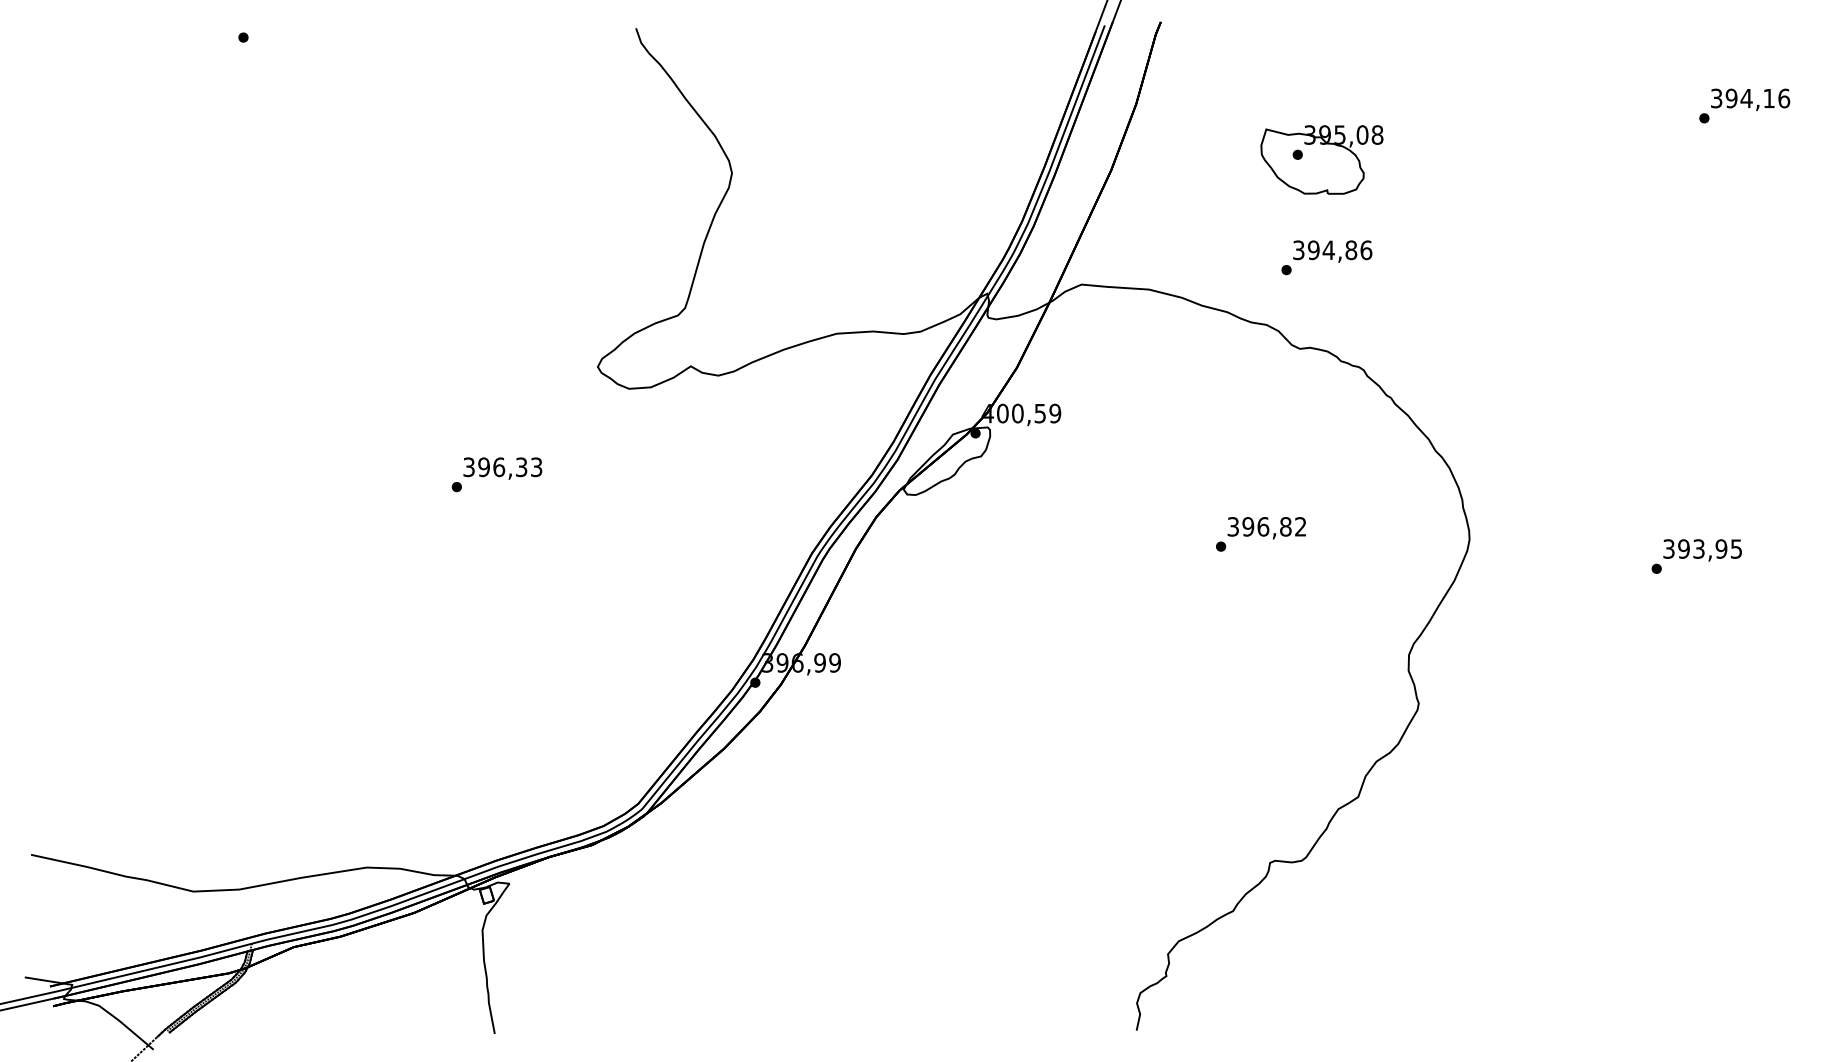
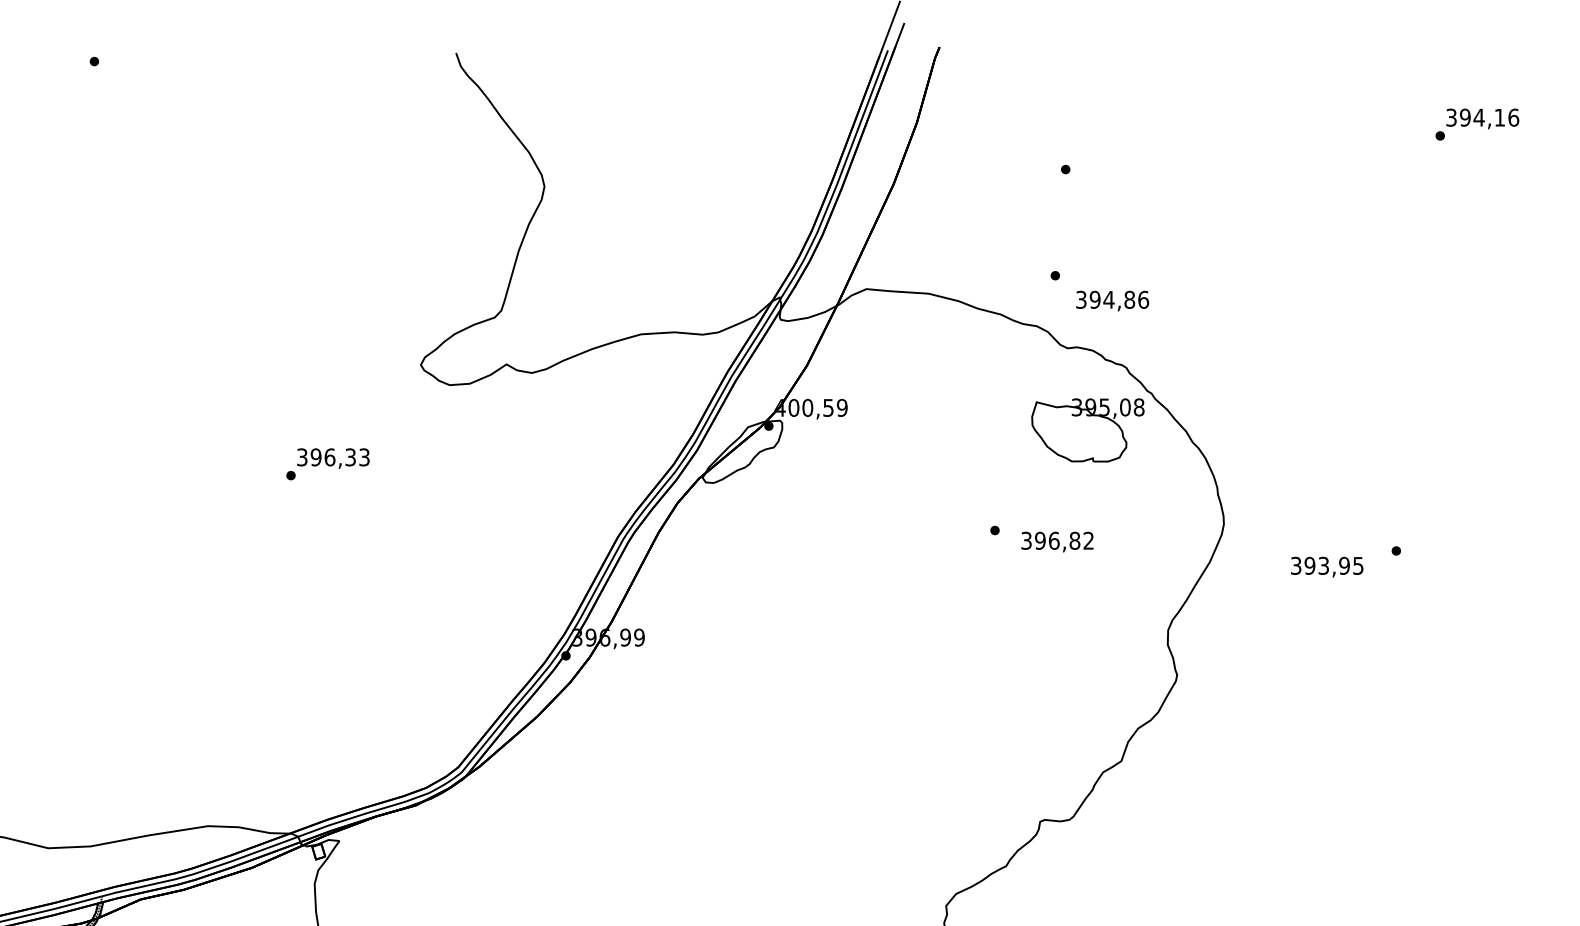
part: (1321, 159) -> (1087, 429), moved
text: (1332, 251) -> (1112, 300), moved
text: (1266, 528) -> (1057, 542), moved
text: (1702, 550) -> (1327, 567), moved

